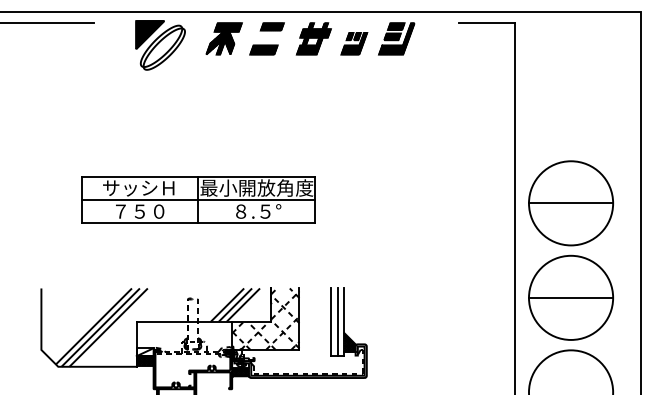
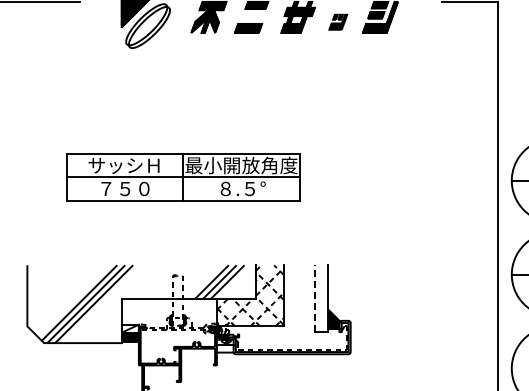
part: (354, 43) -> (338, 21), size x0.7
line: (337, 321) -> (321, 298), removed
line: (330, 322) -> (314, 299), solid -> dashed
hatch: (240, 372) -> (225, 348), removed

